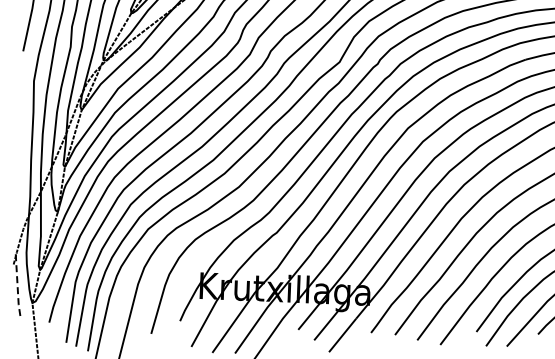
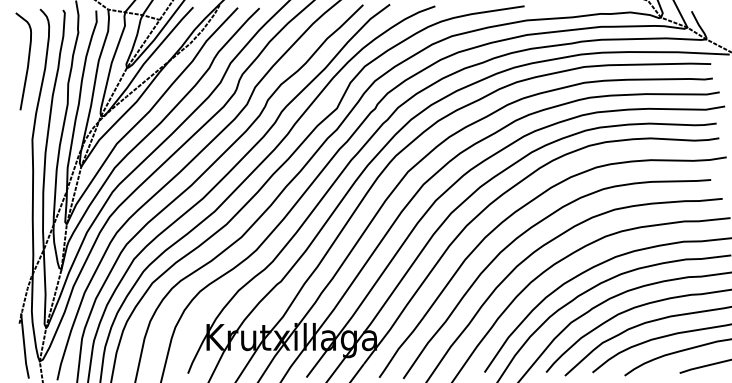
line: (17, 287) -> (24, 346), dashed -> solid

